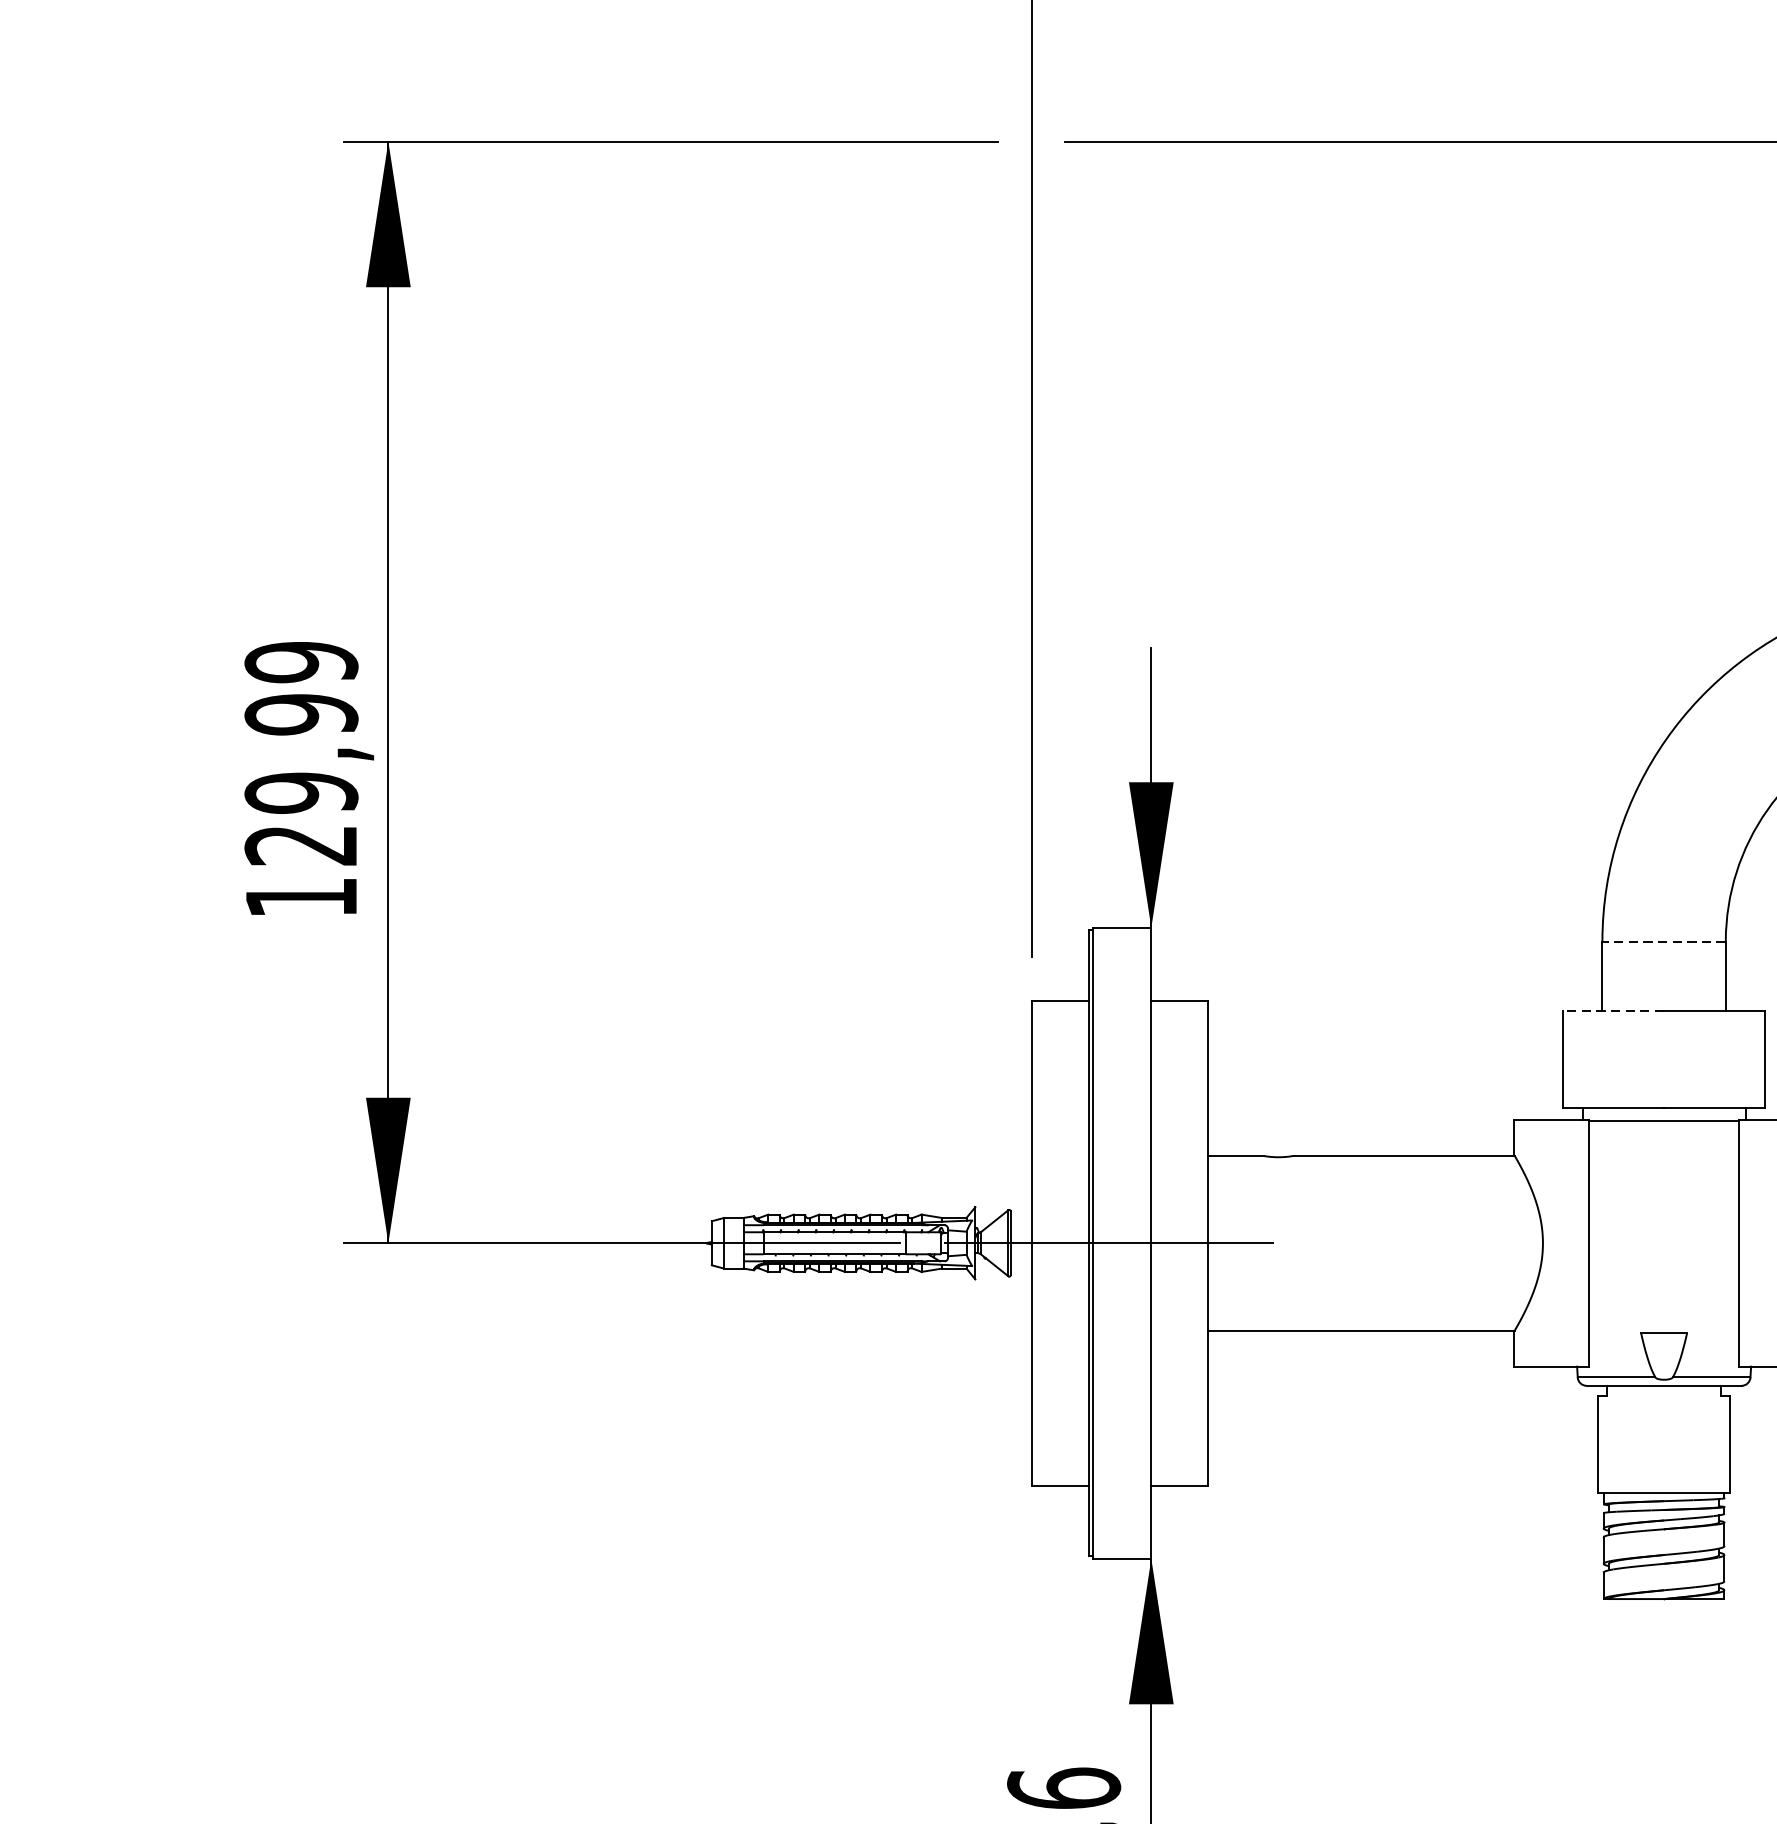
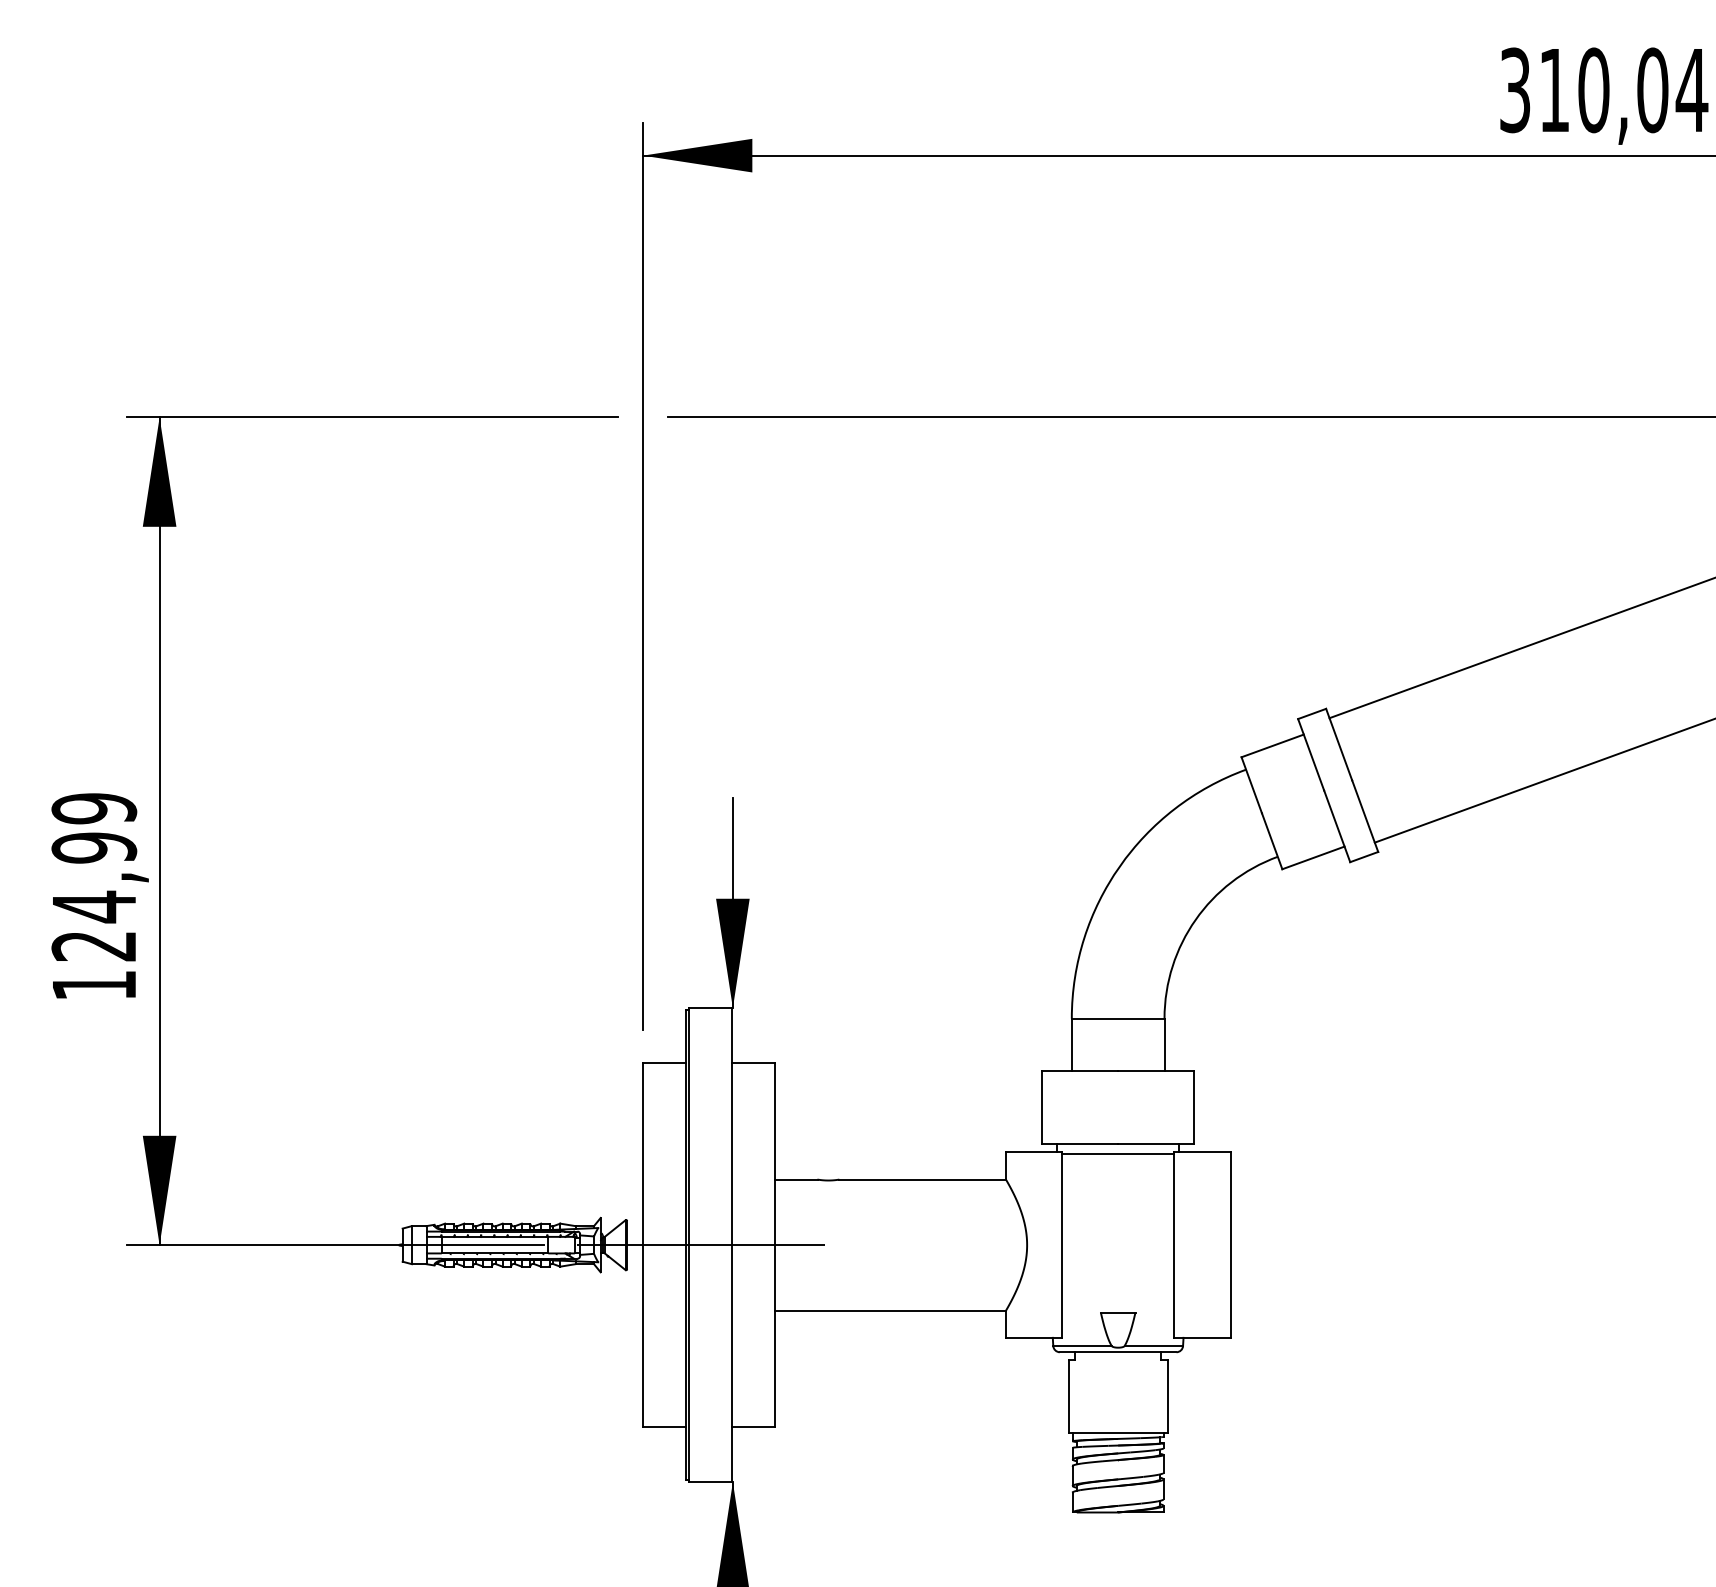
text: (301, 792) -> (94, 906), 129,99 -> 124,99
line: (1663, 941) -> (1117, 1018), dashed -> solid
line: (1612, 1010) -> (1079, 1070), dashed -> solid

